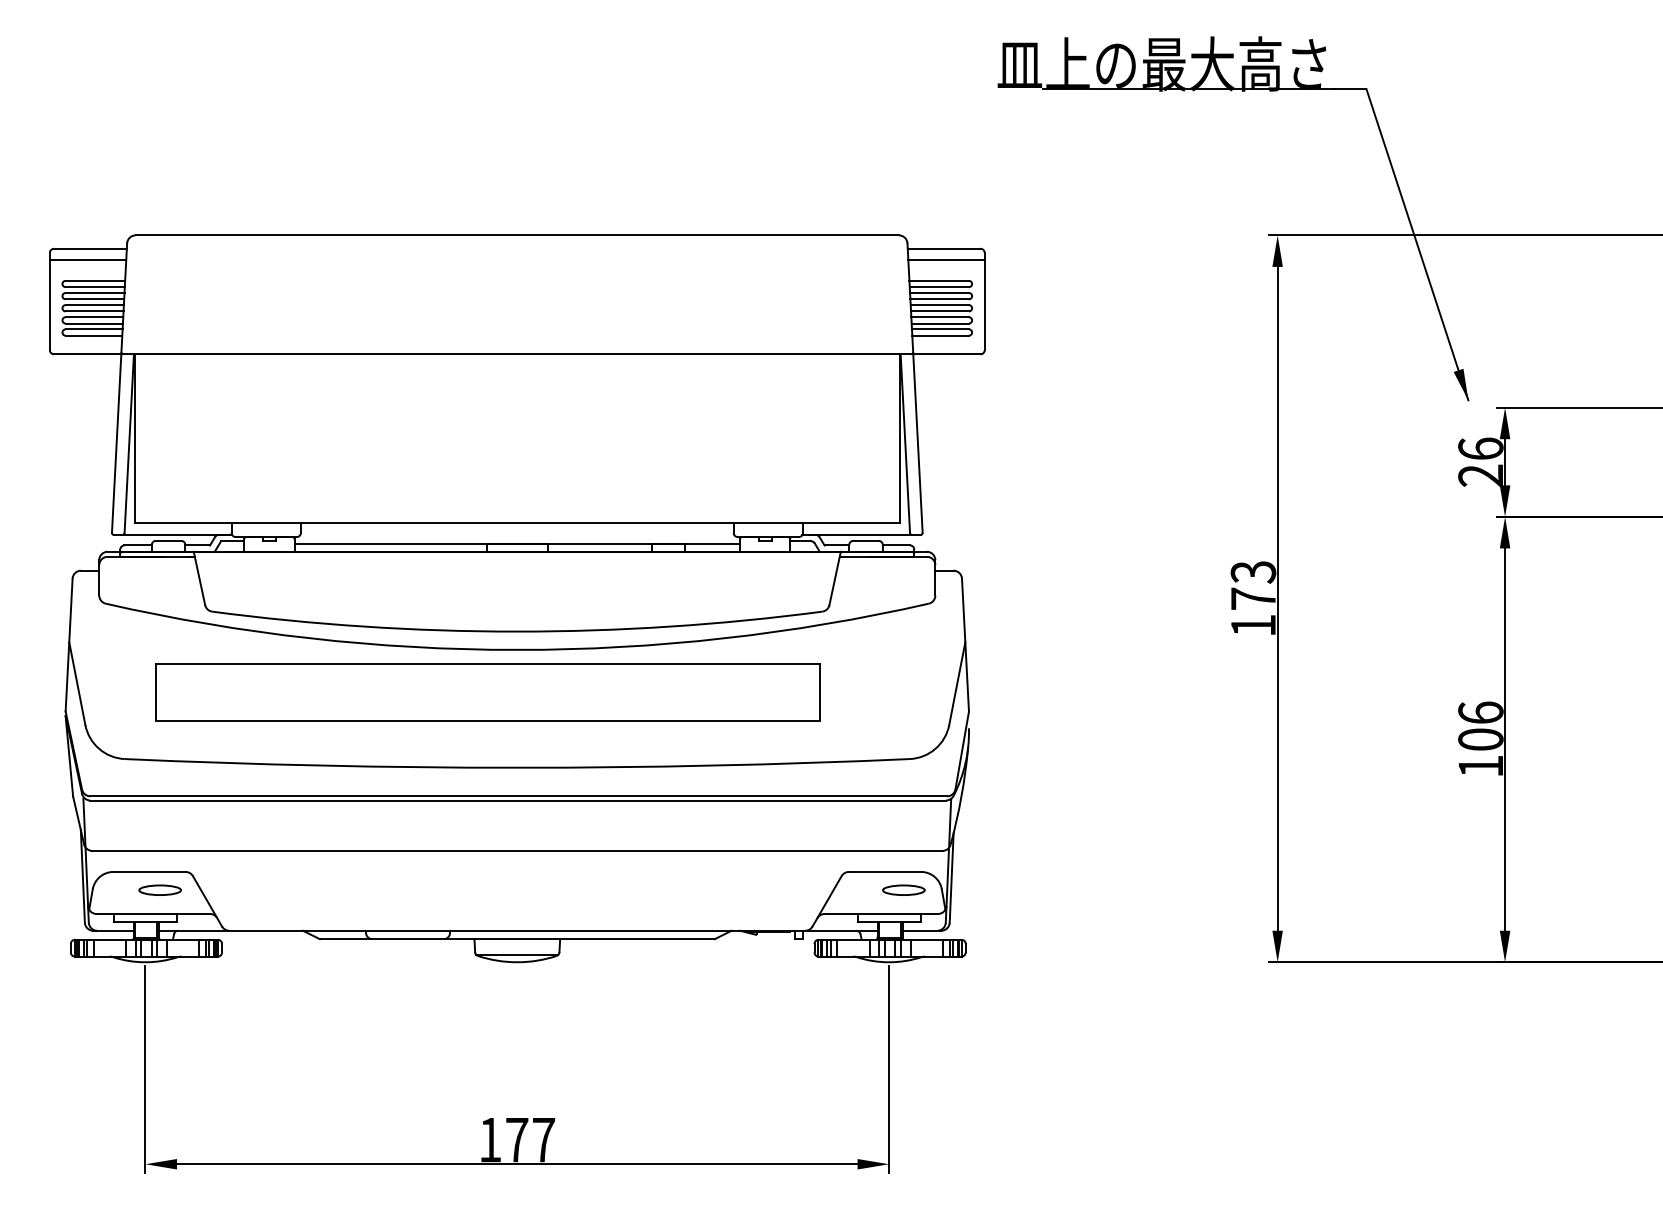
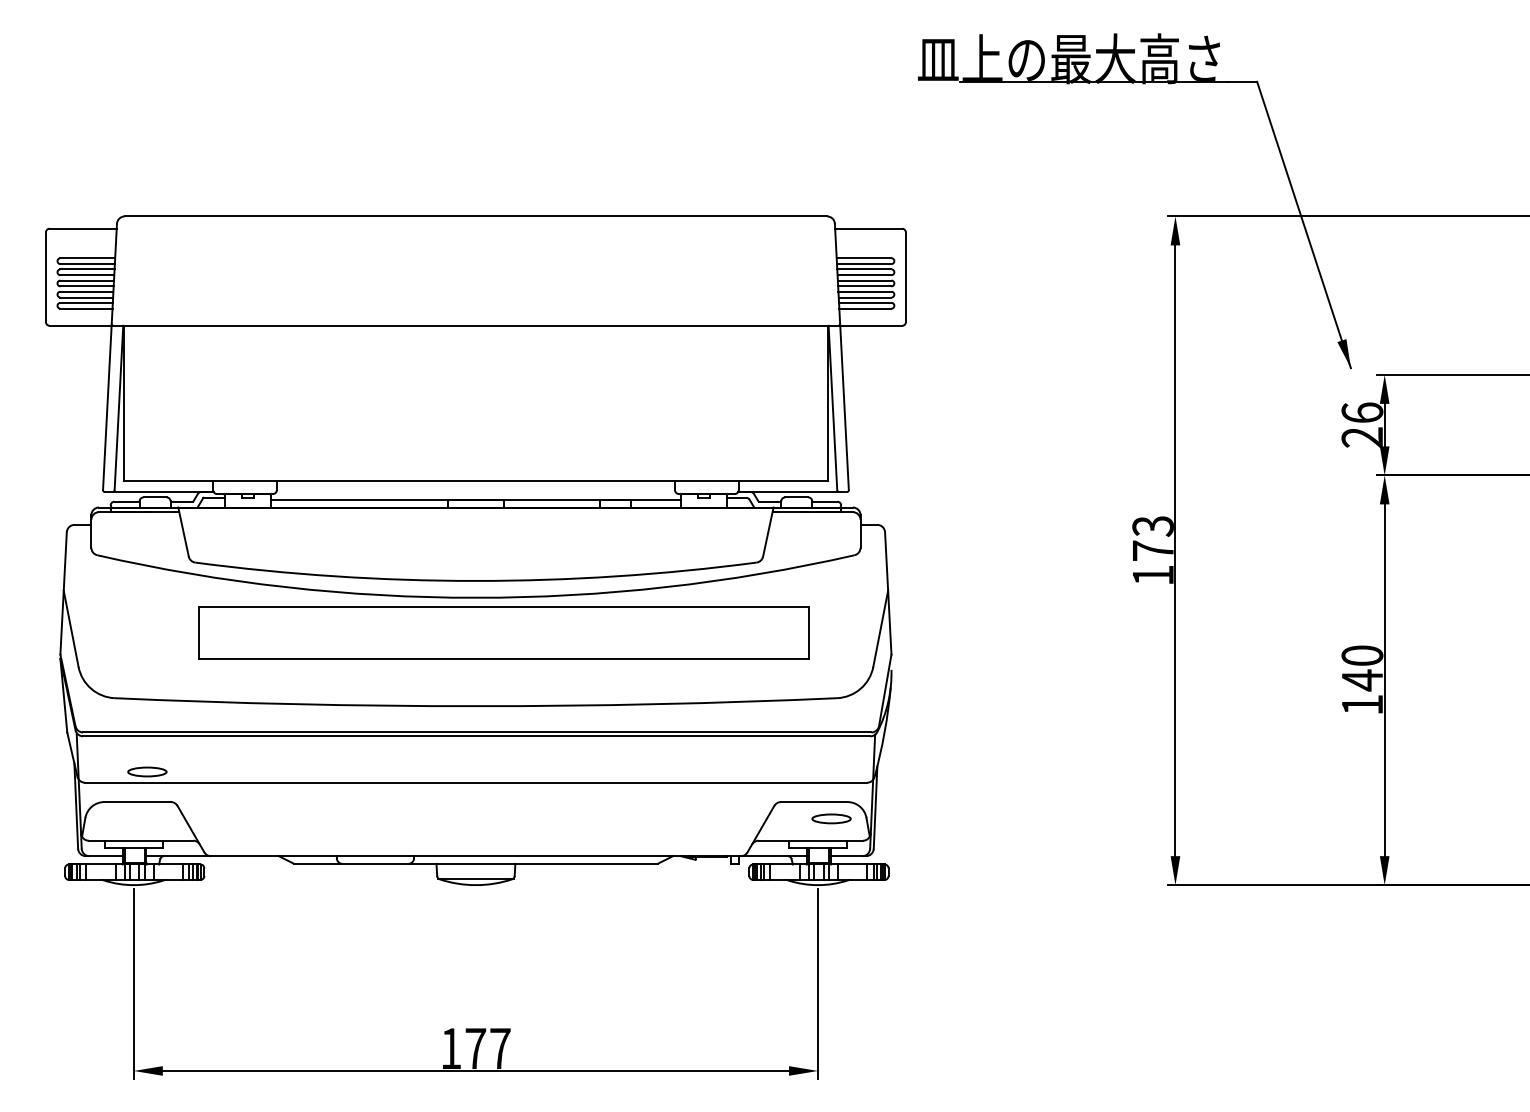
line: (87, 260) -> (80, 239), removed
line: (946, 260) -> (870, 239), removed
part: (487, 692) -> (503, 633), moved
text: (1480, 726) -> (1362, 668), 106 -> 140
part: (159, 889) -> (146, 771), moved

